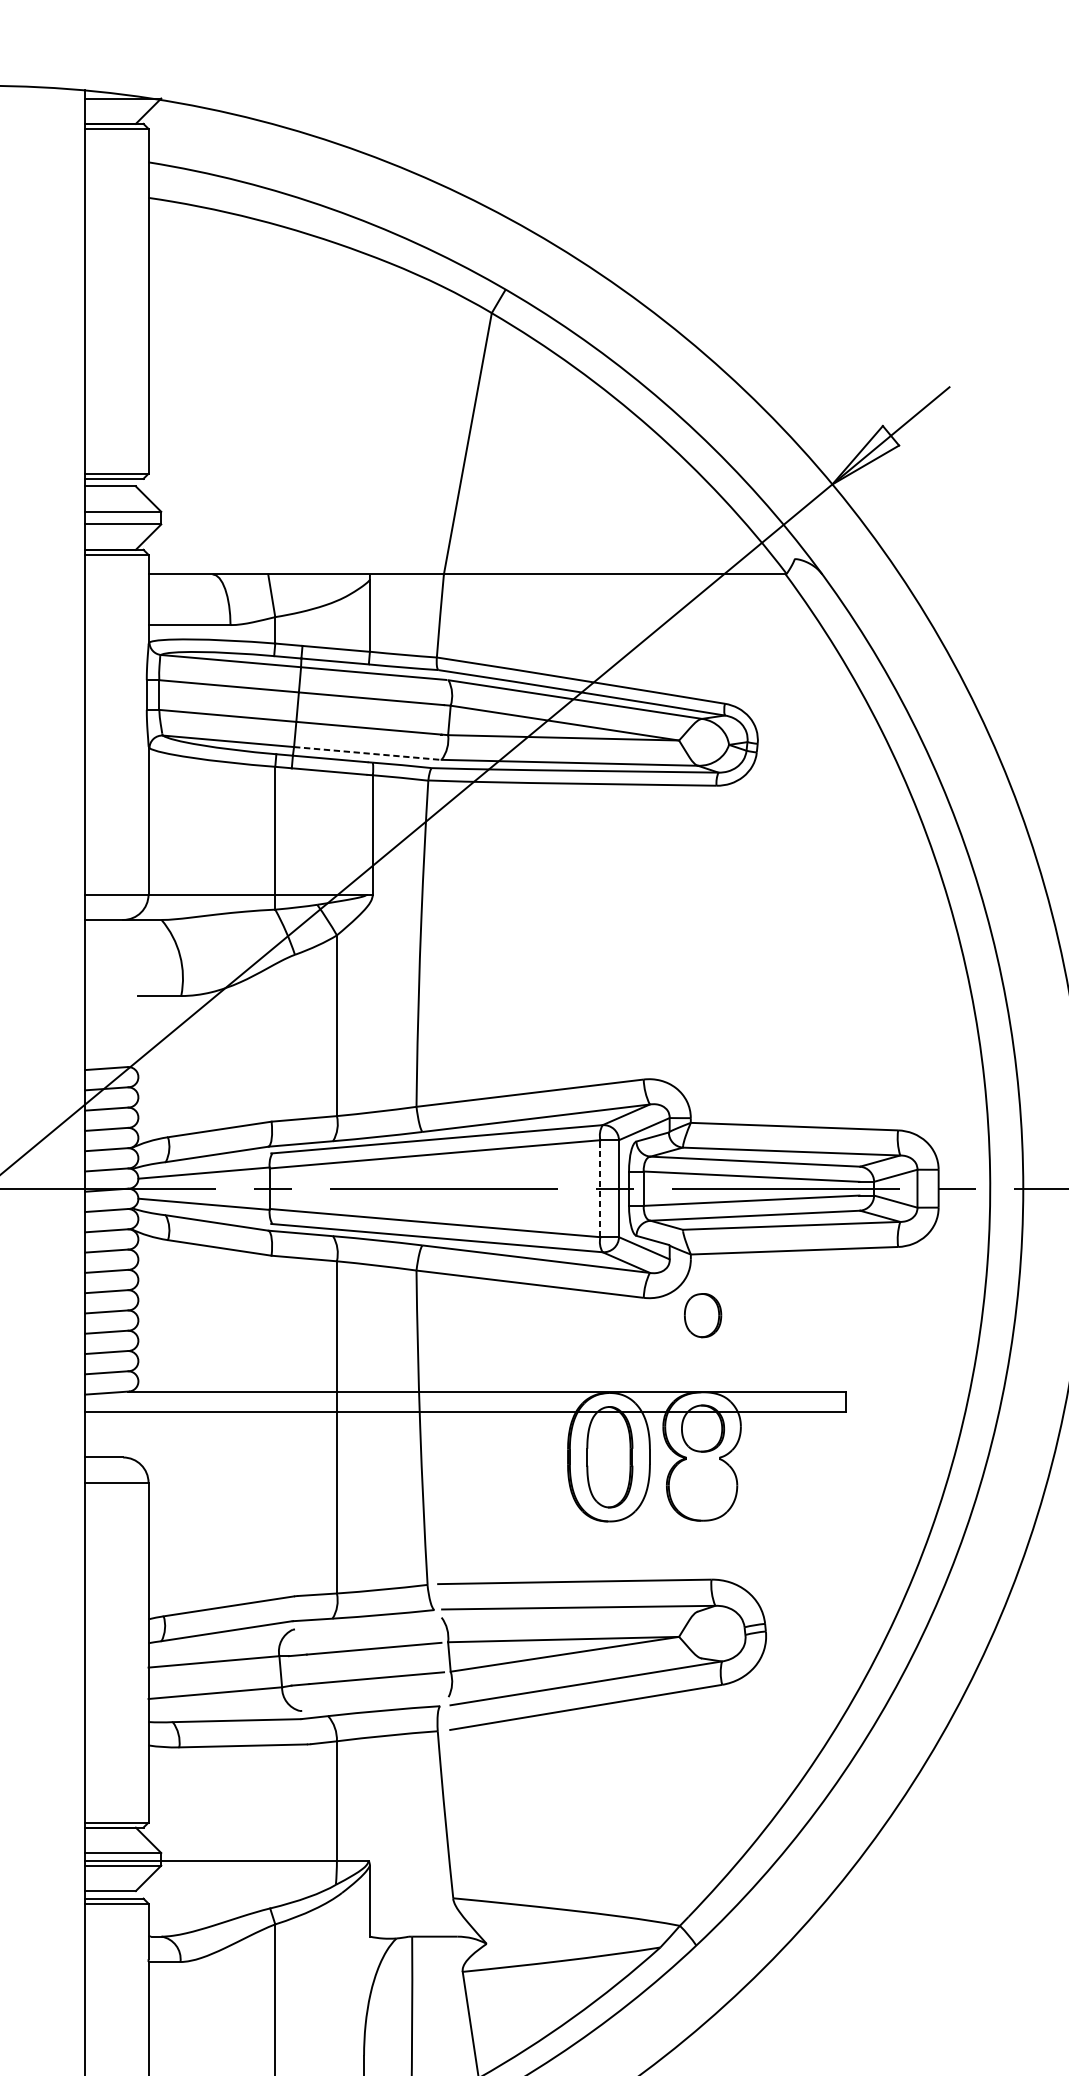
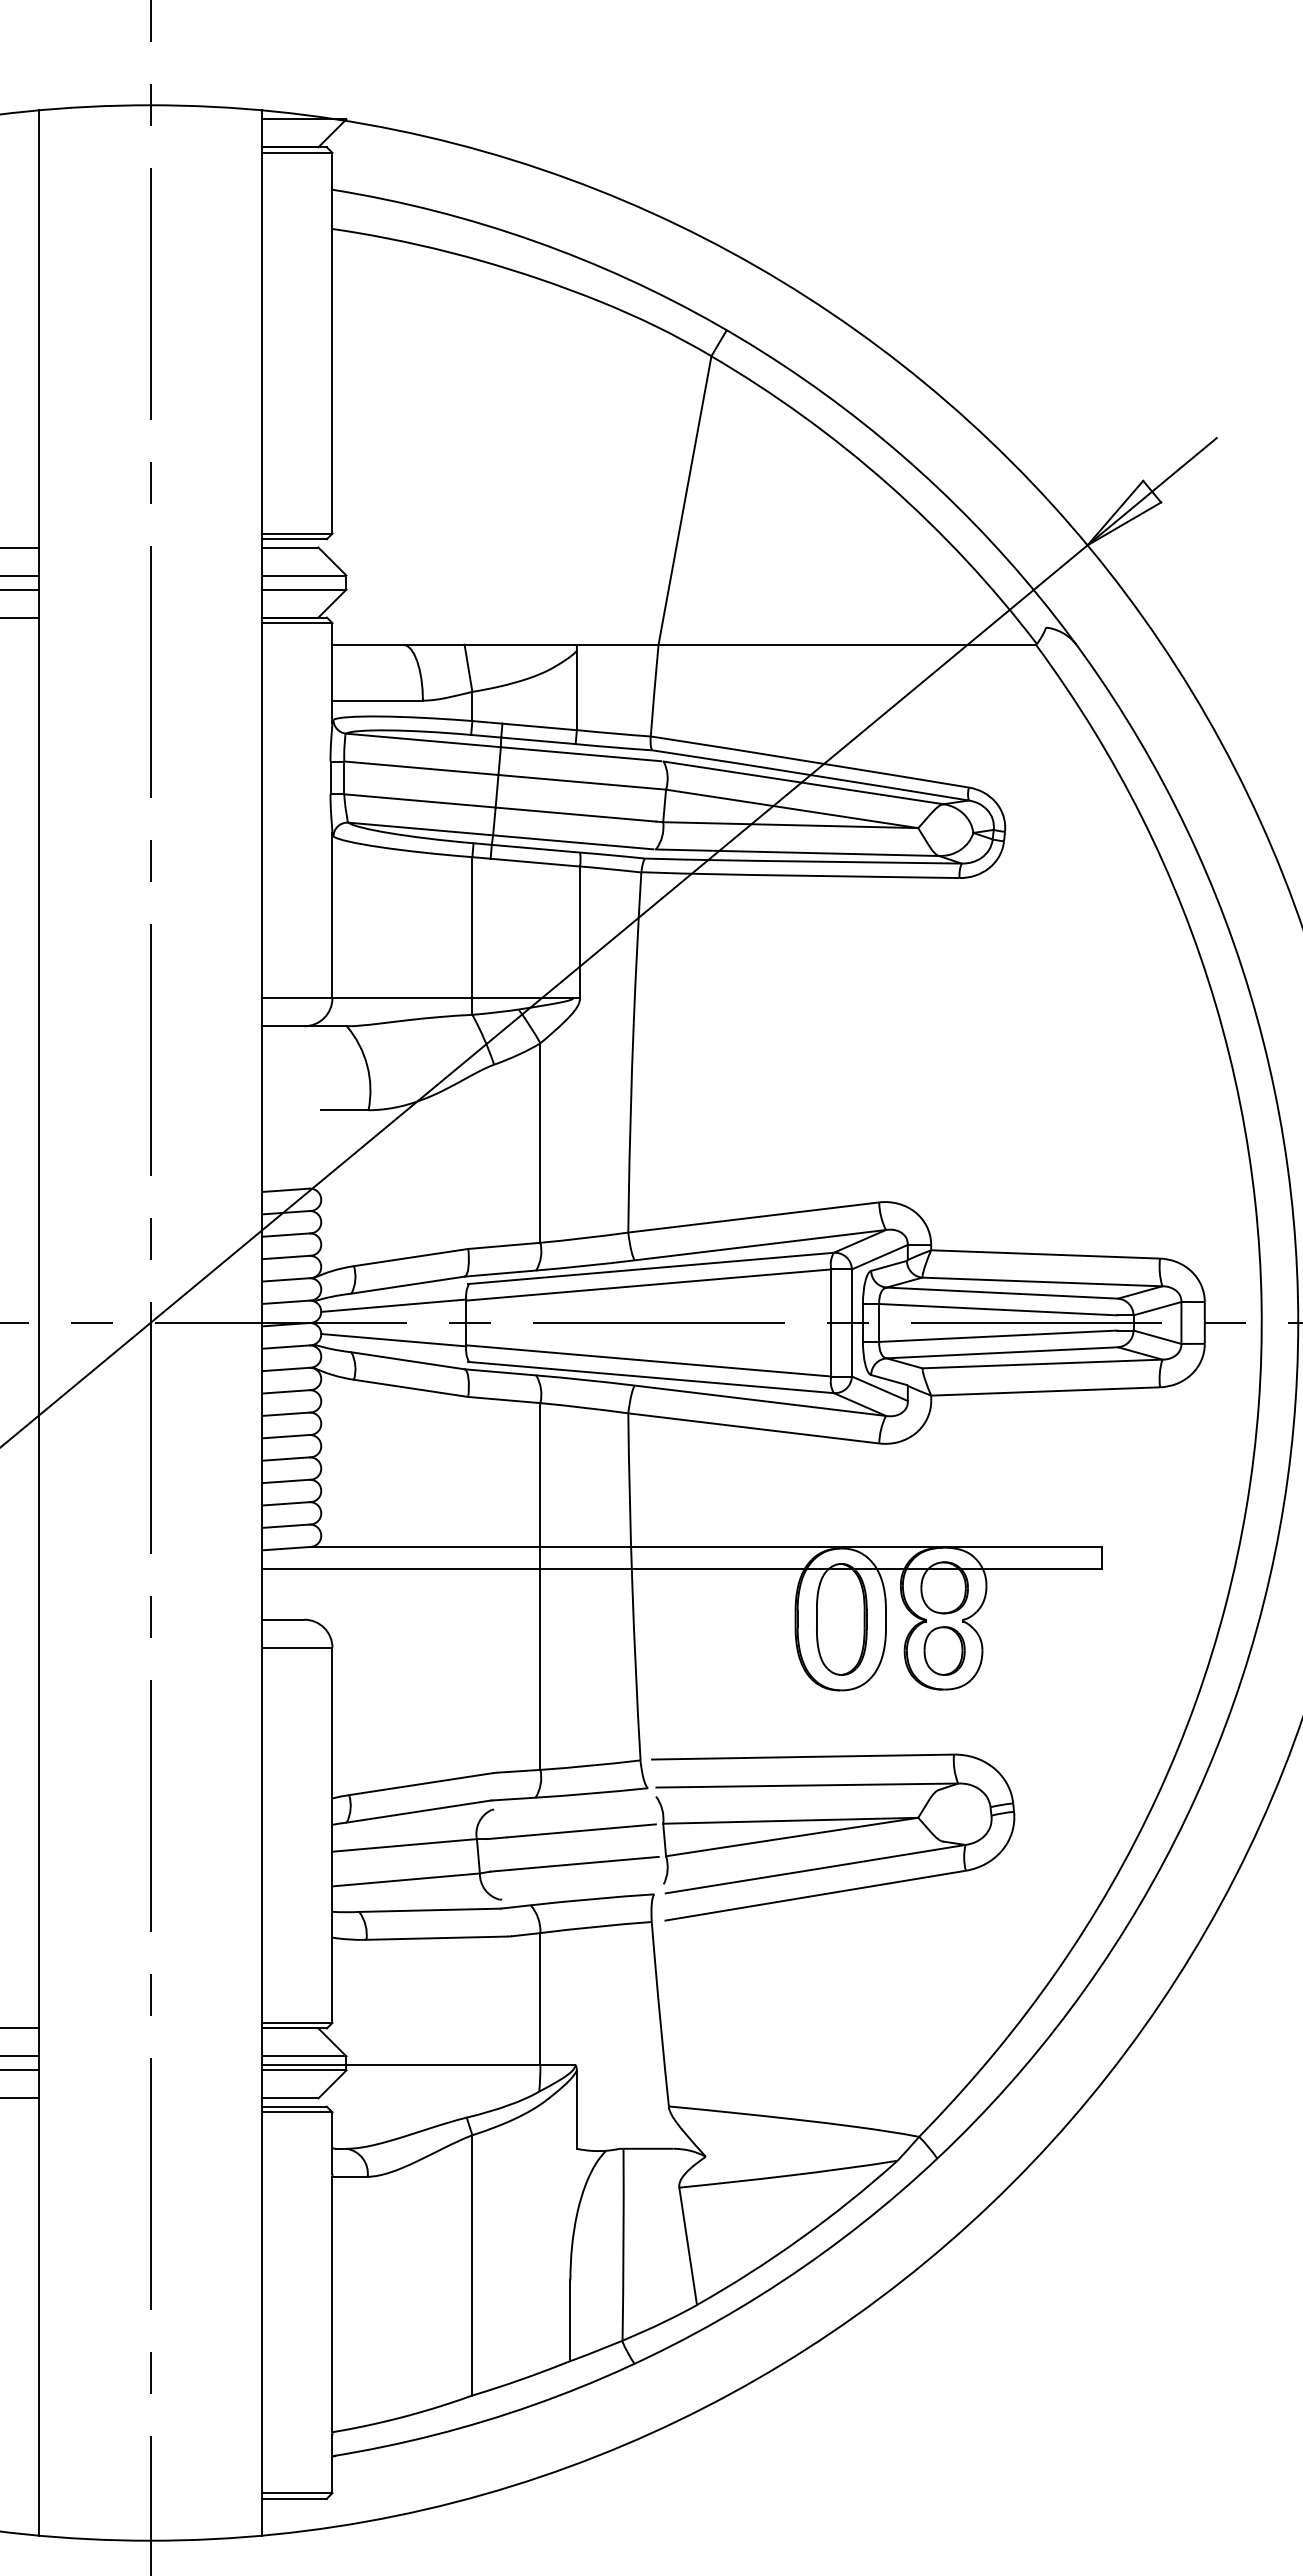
line: (365, 753) -> (572, 842), dashed -> solid
line: (600, 1188) -> (831, 1322), dashed -> solid
part: (702, 1315) -> (944, 1650), moved

